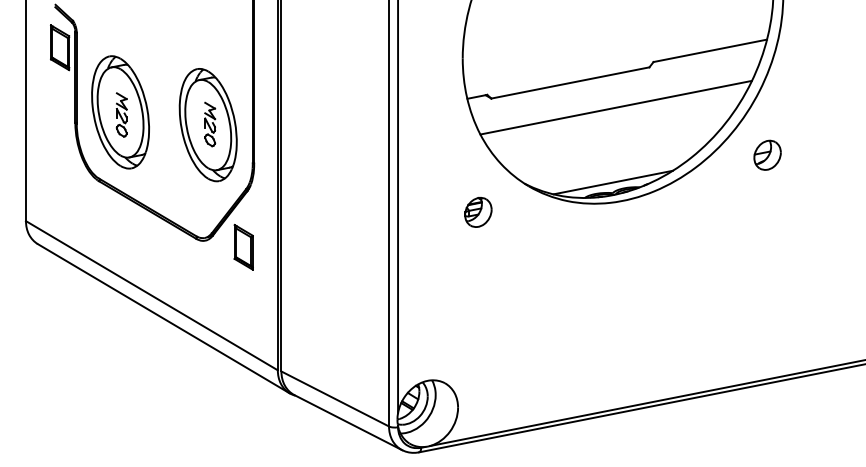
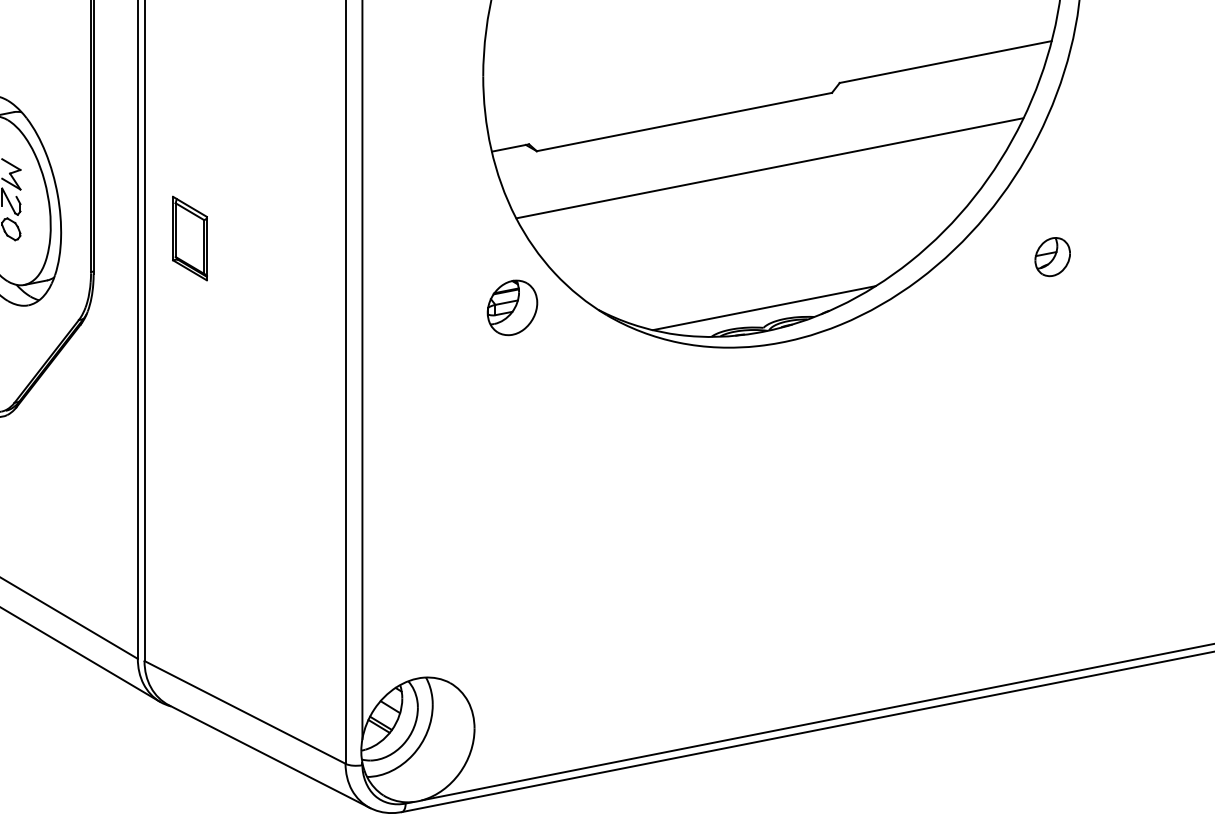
part: (767, 154) -> (1052, 255), size x0.7
part: (478, 212) -> (512, 308), moved
part: (243, 246) -> (189, 237), moved

